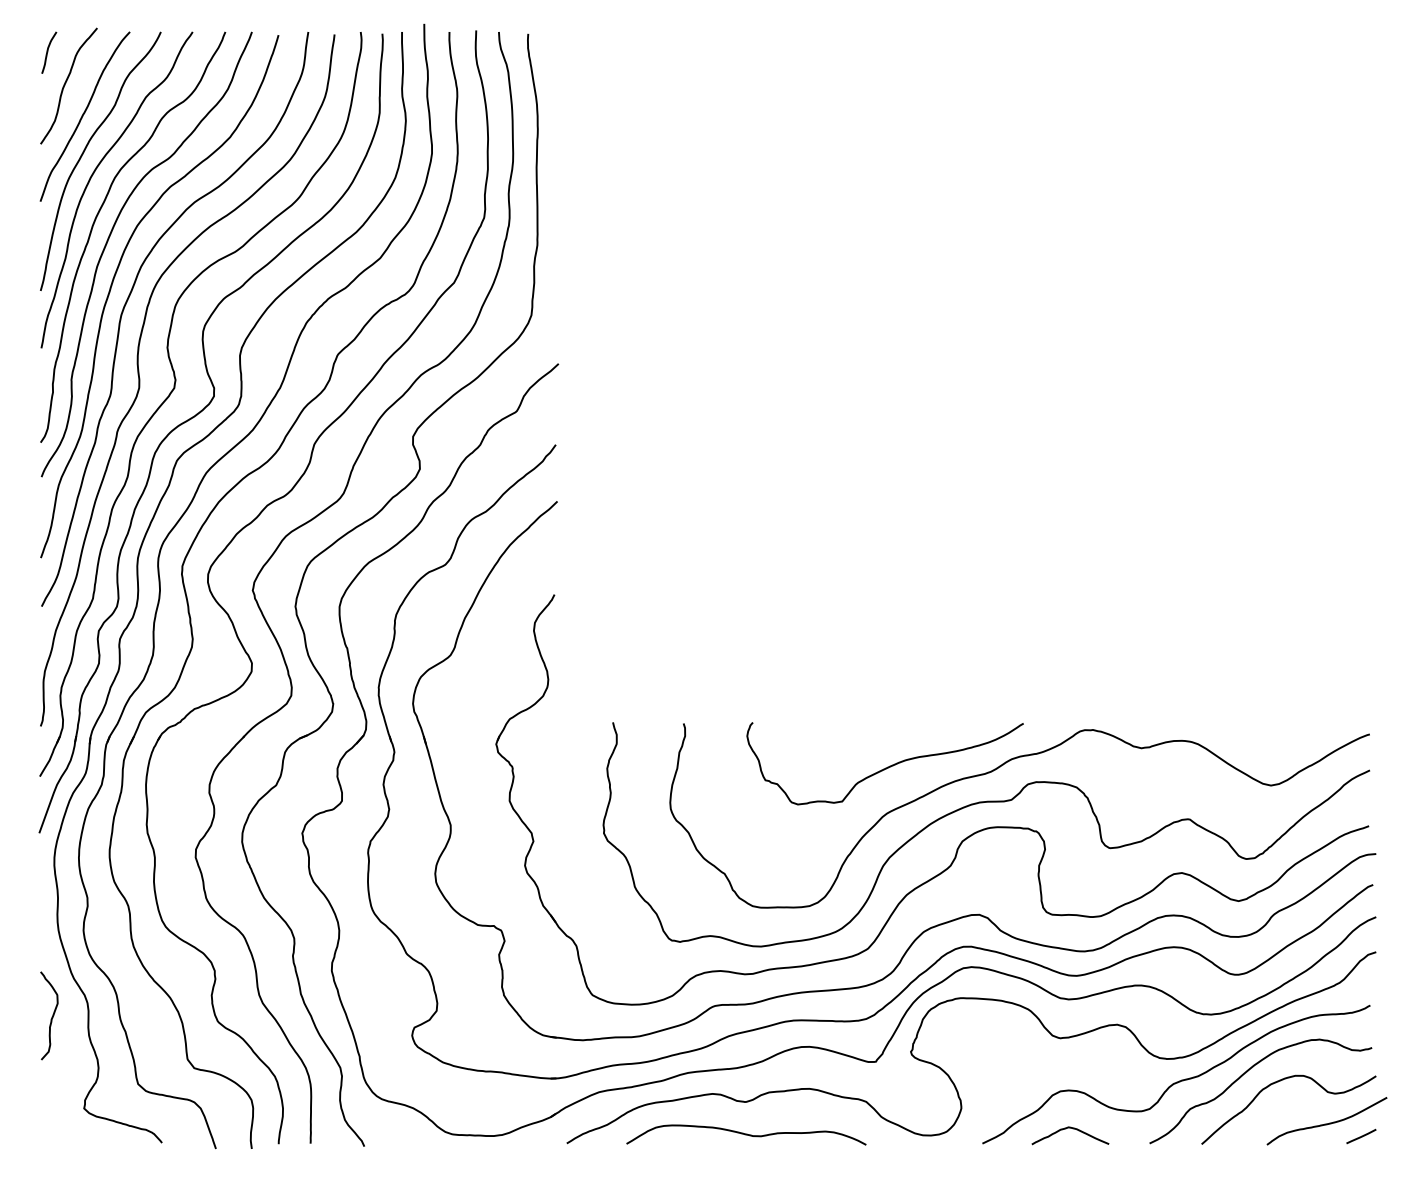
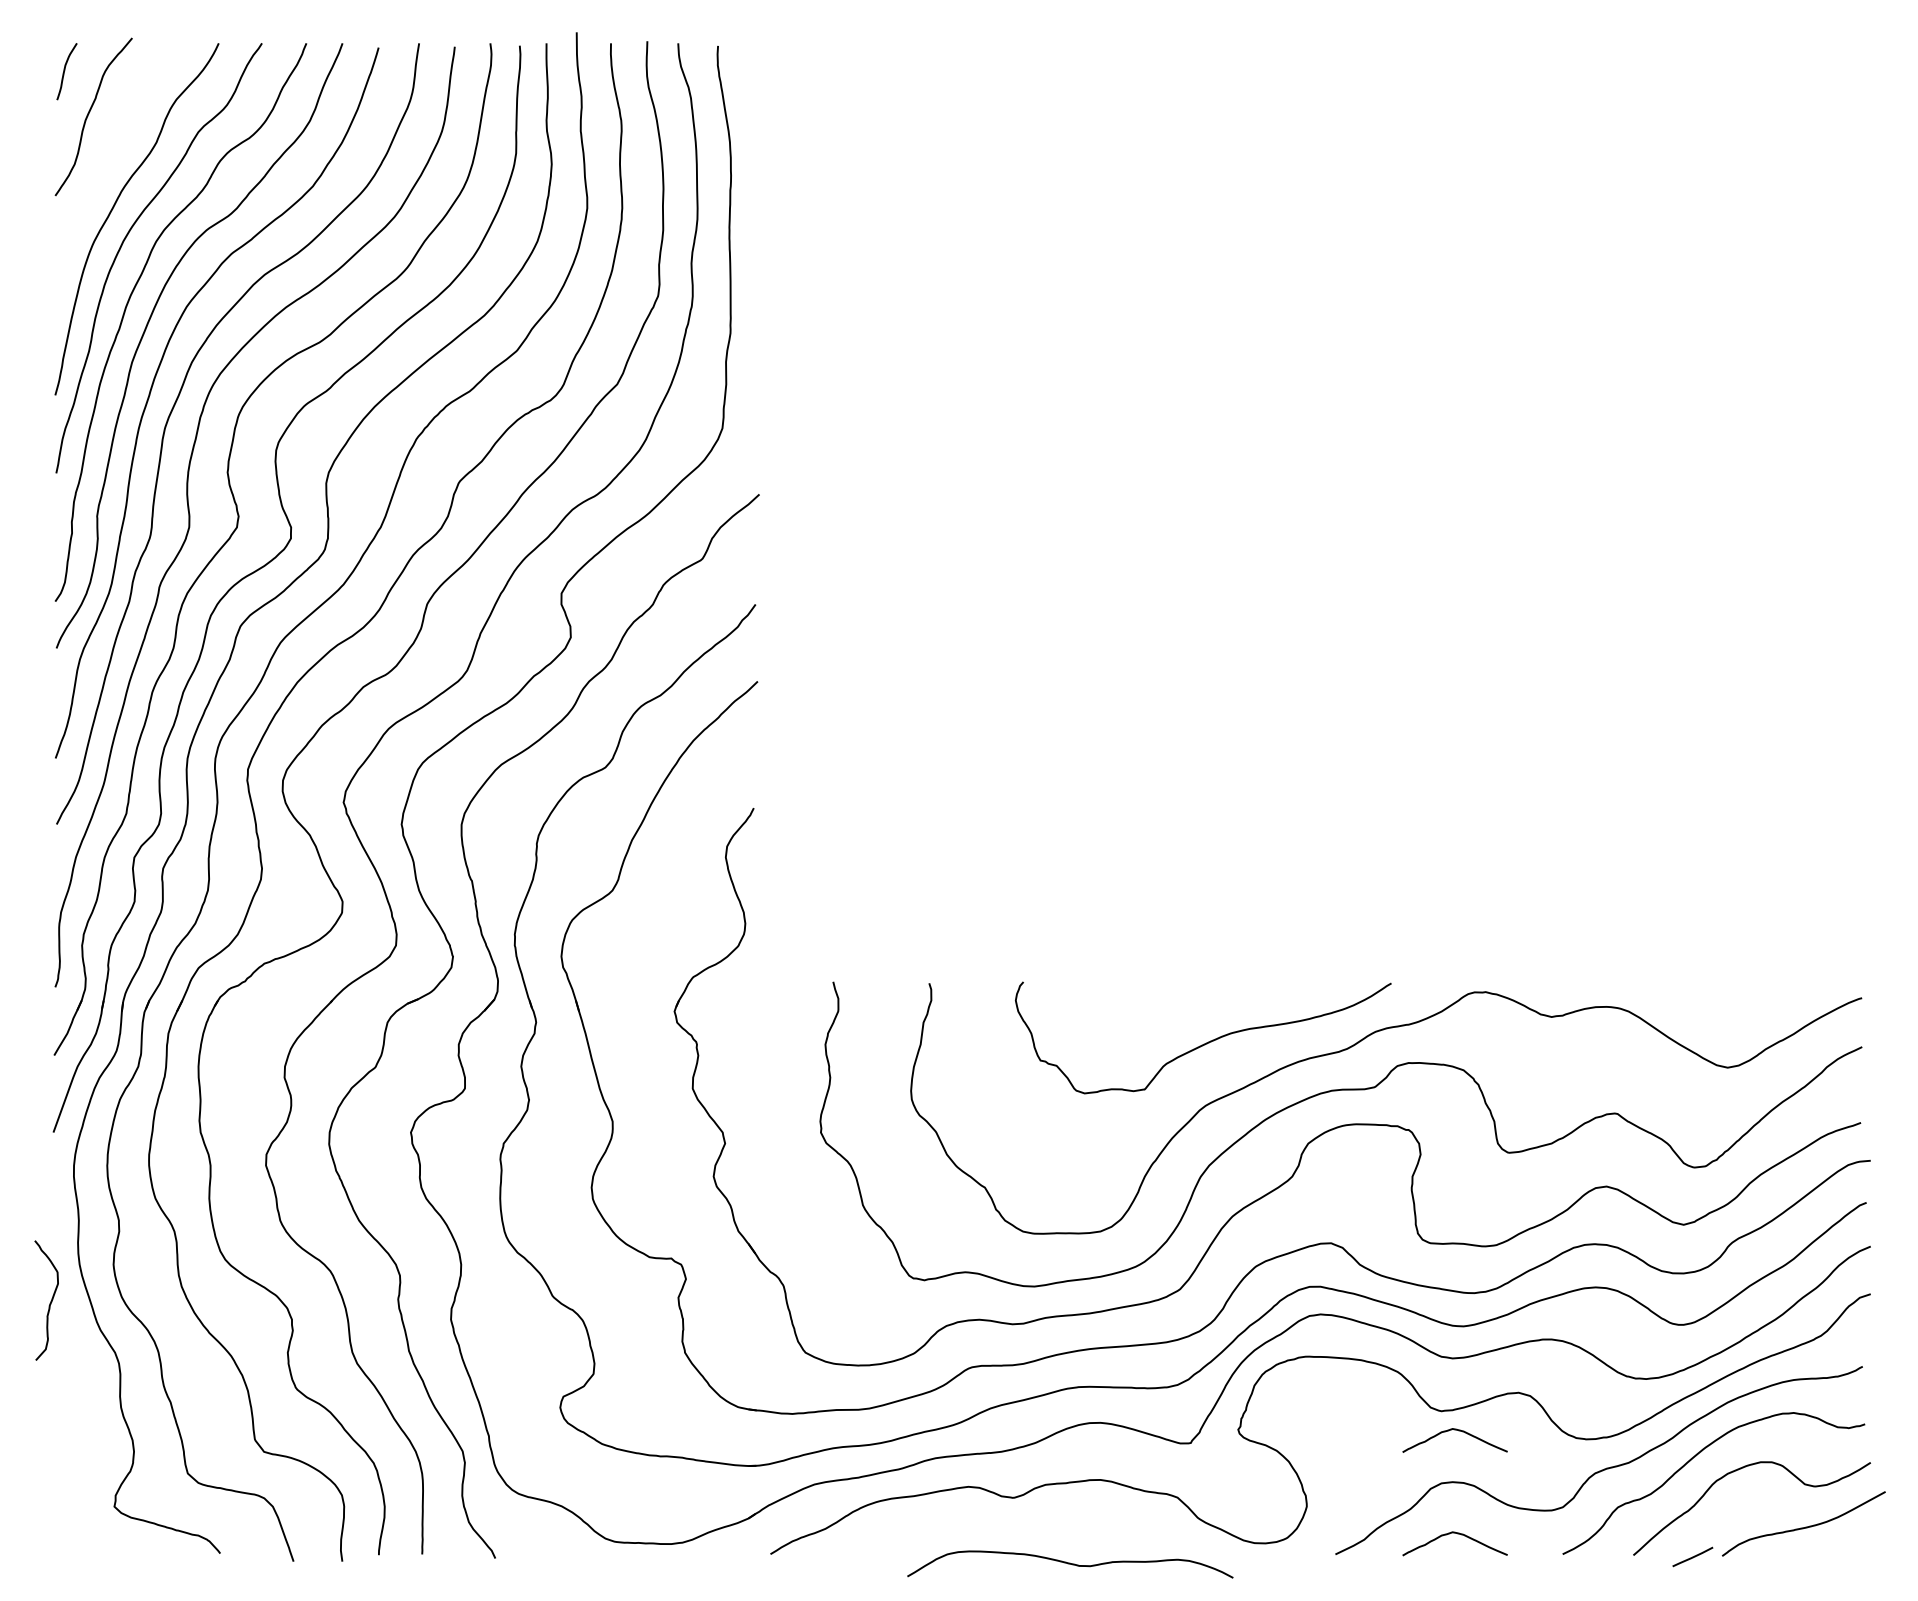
curve: (83, 116) -> (113, 158), removed
curve: (51, 1017) -> (49, 1302), moved
curve: (1073, 1053) -> (1459, 1431), added
curve: (746, 1134) -> (1070, 1563), moved
line: (1361, 1136) -> (1693, 1556), moved

